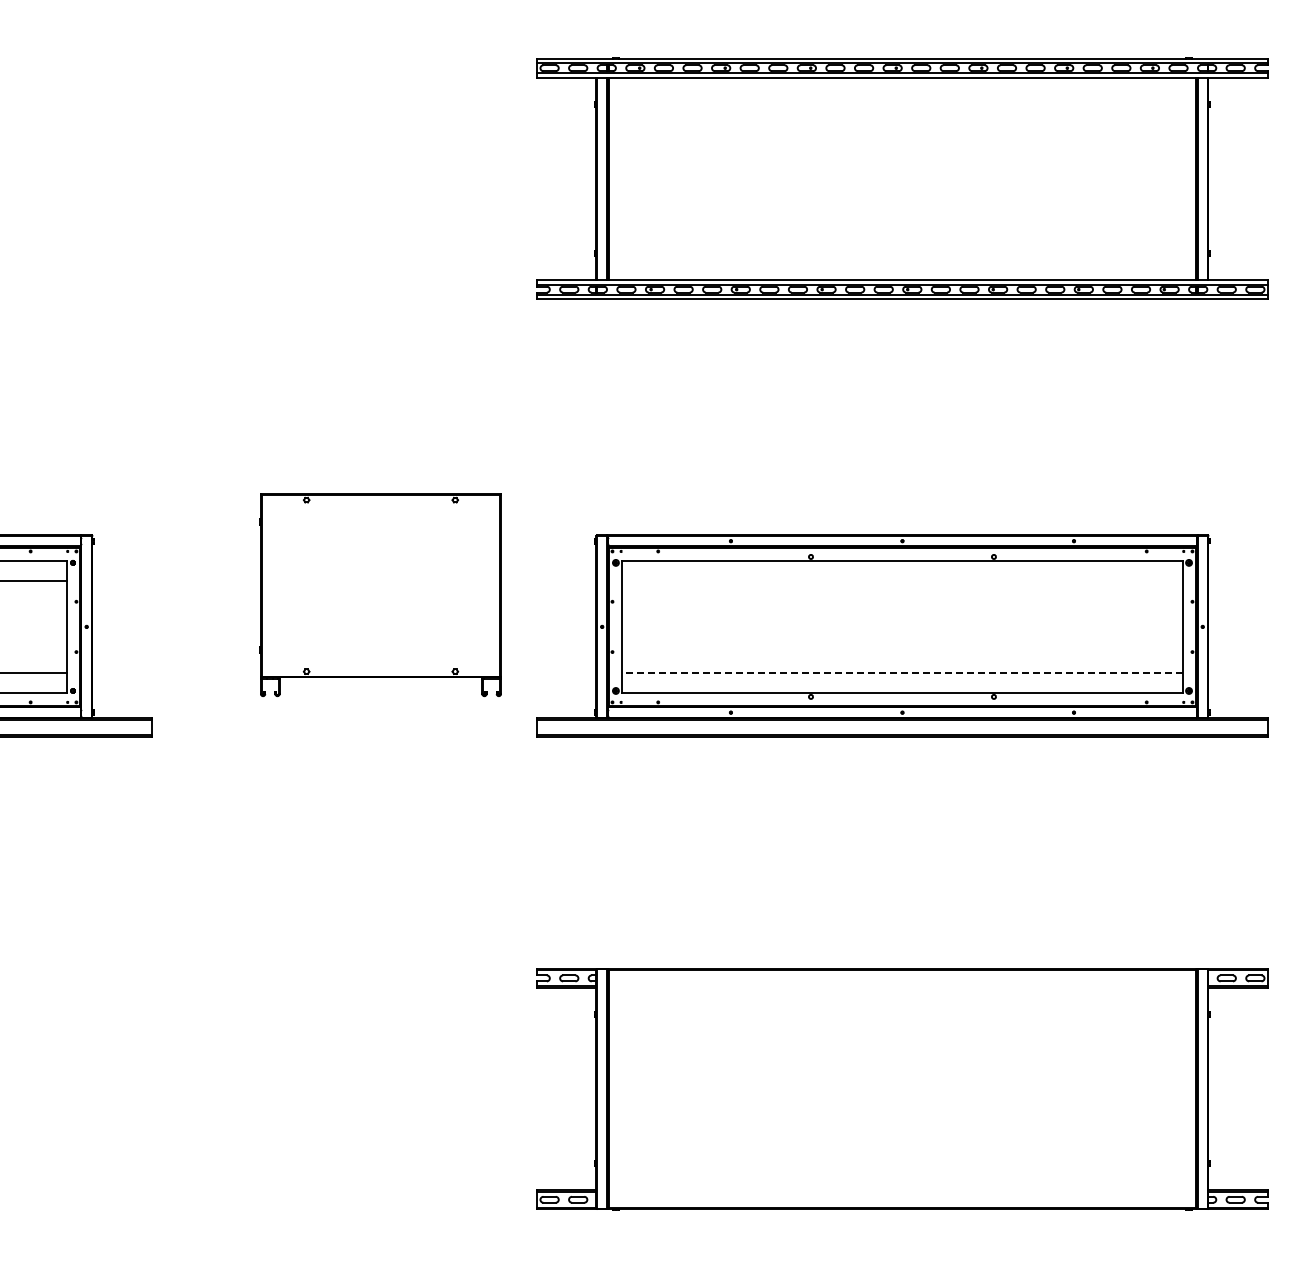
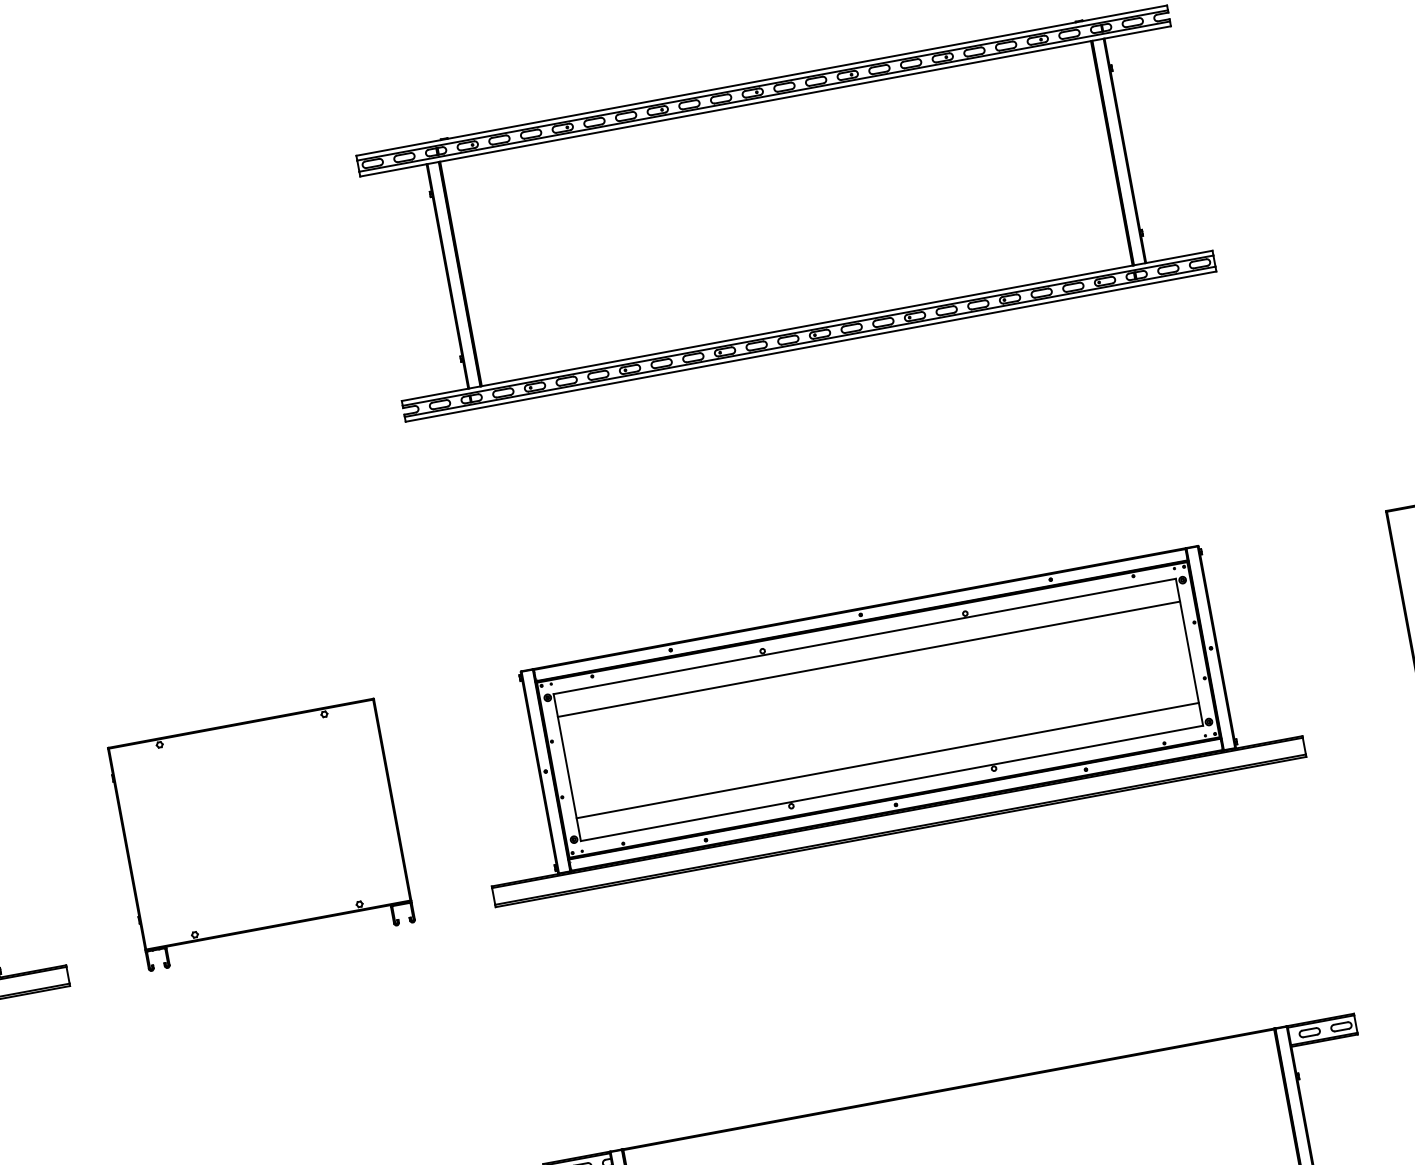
line: (902, 581) -> (869, 659), added
part: (380, 595) -> (261, 835), moved
line: (902, 672) -> (887, 760), dashed -> solid

